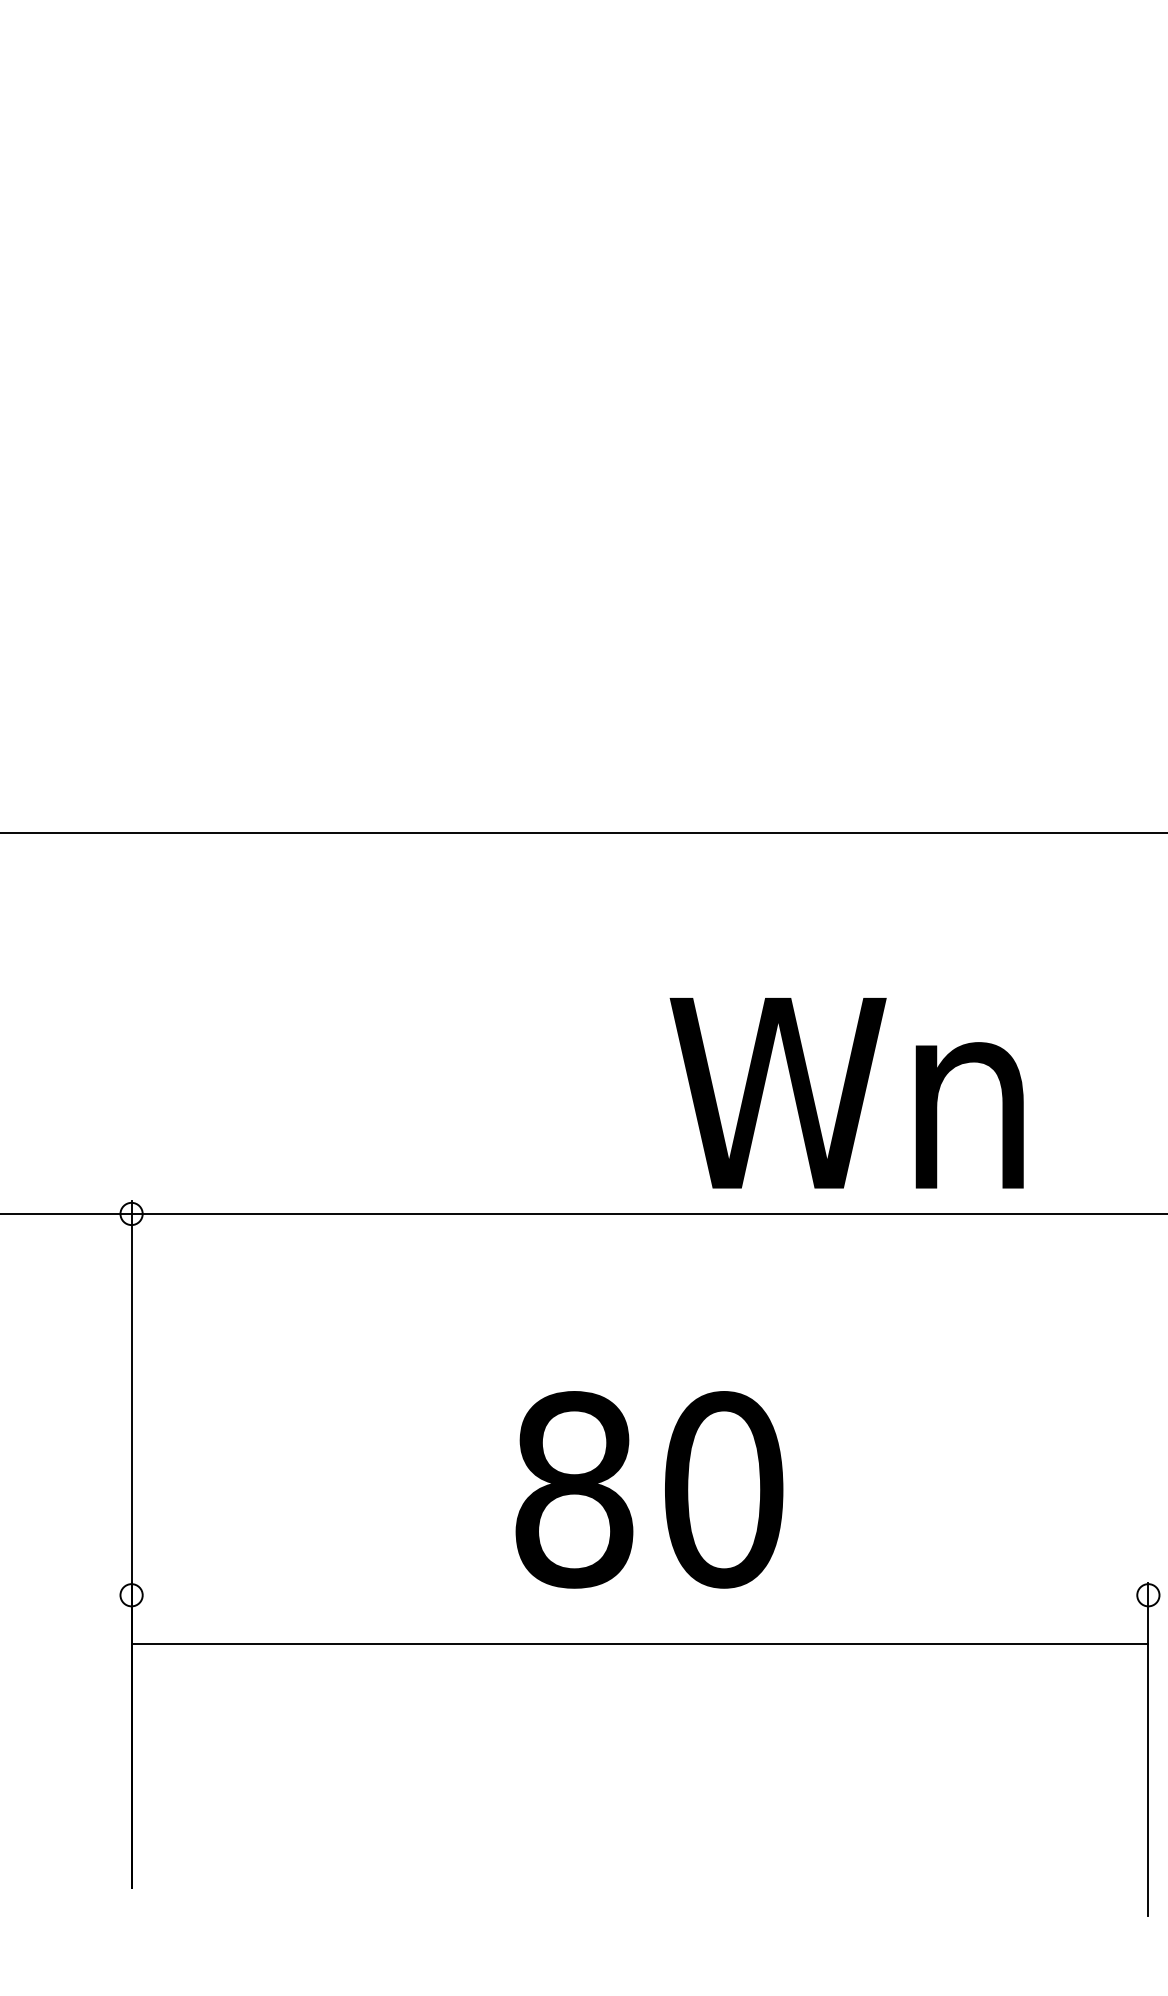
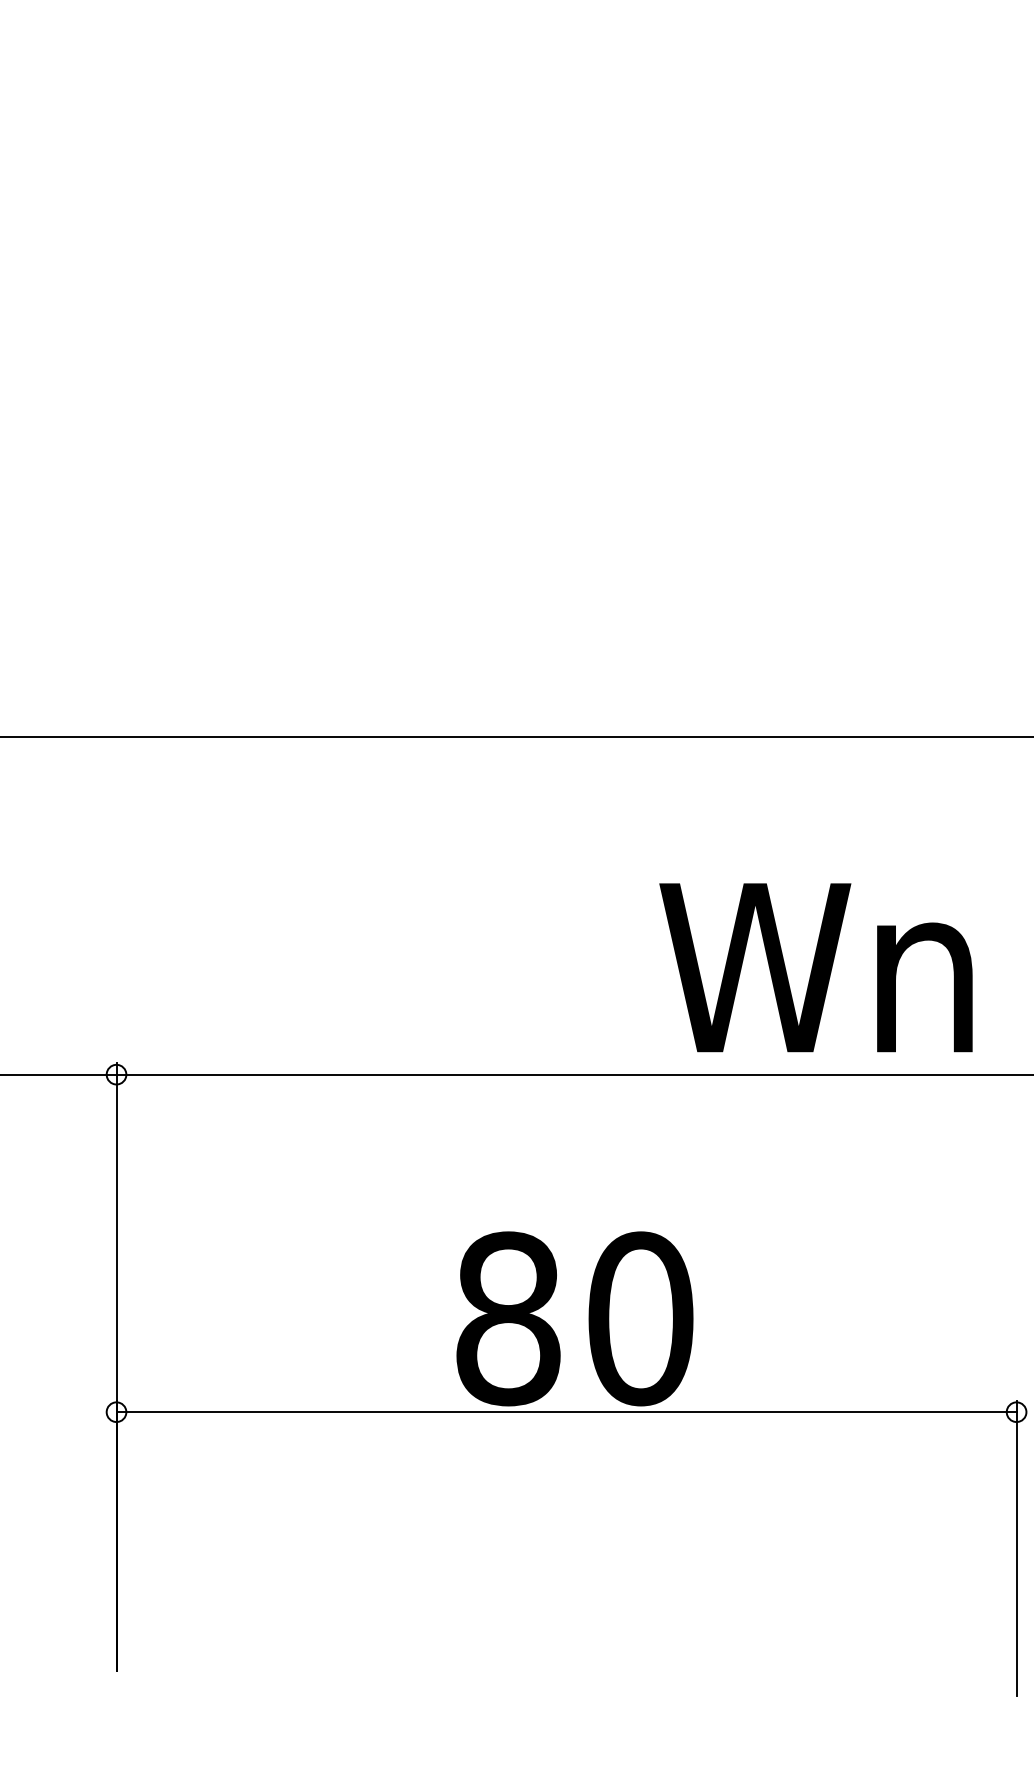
text: (846, 1093) -> (815, 968), moved
line: (639, 1644) -> (566, 1412), moved

